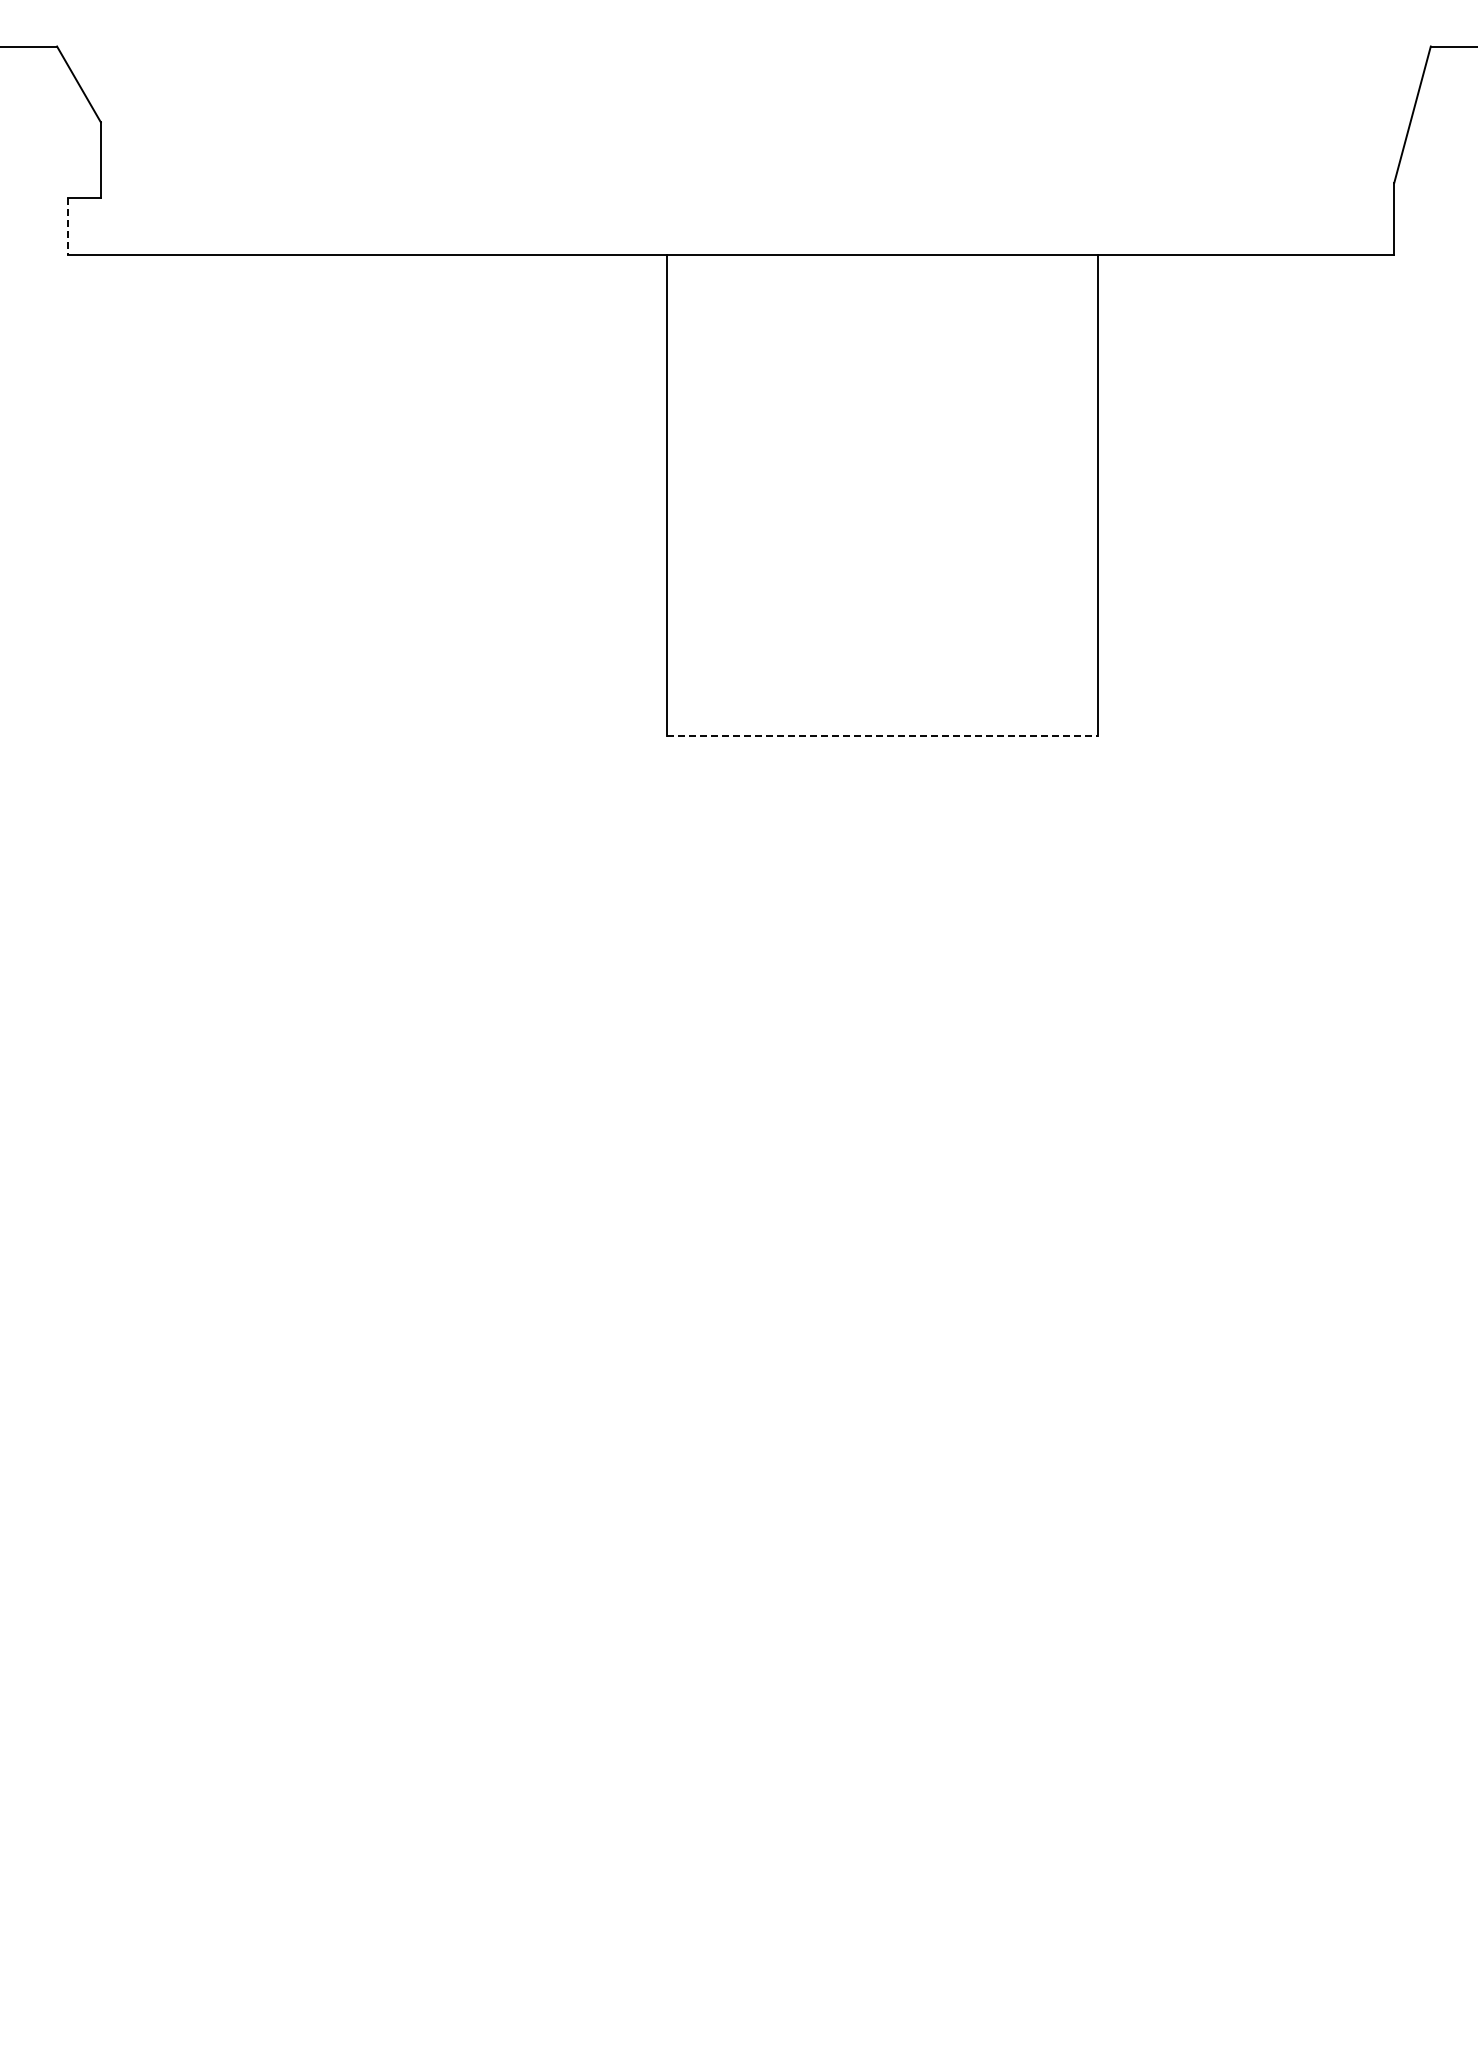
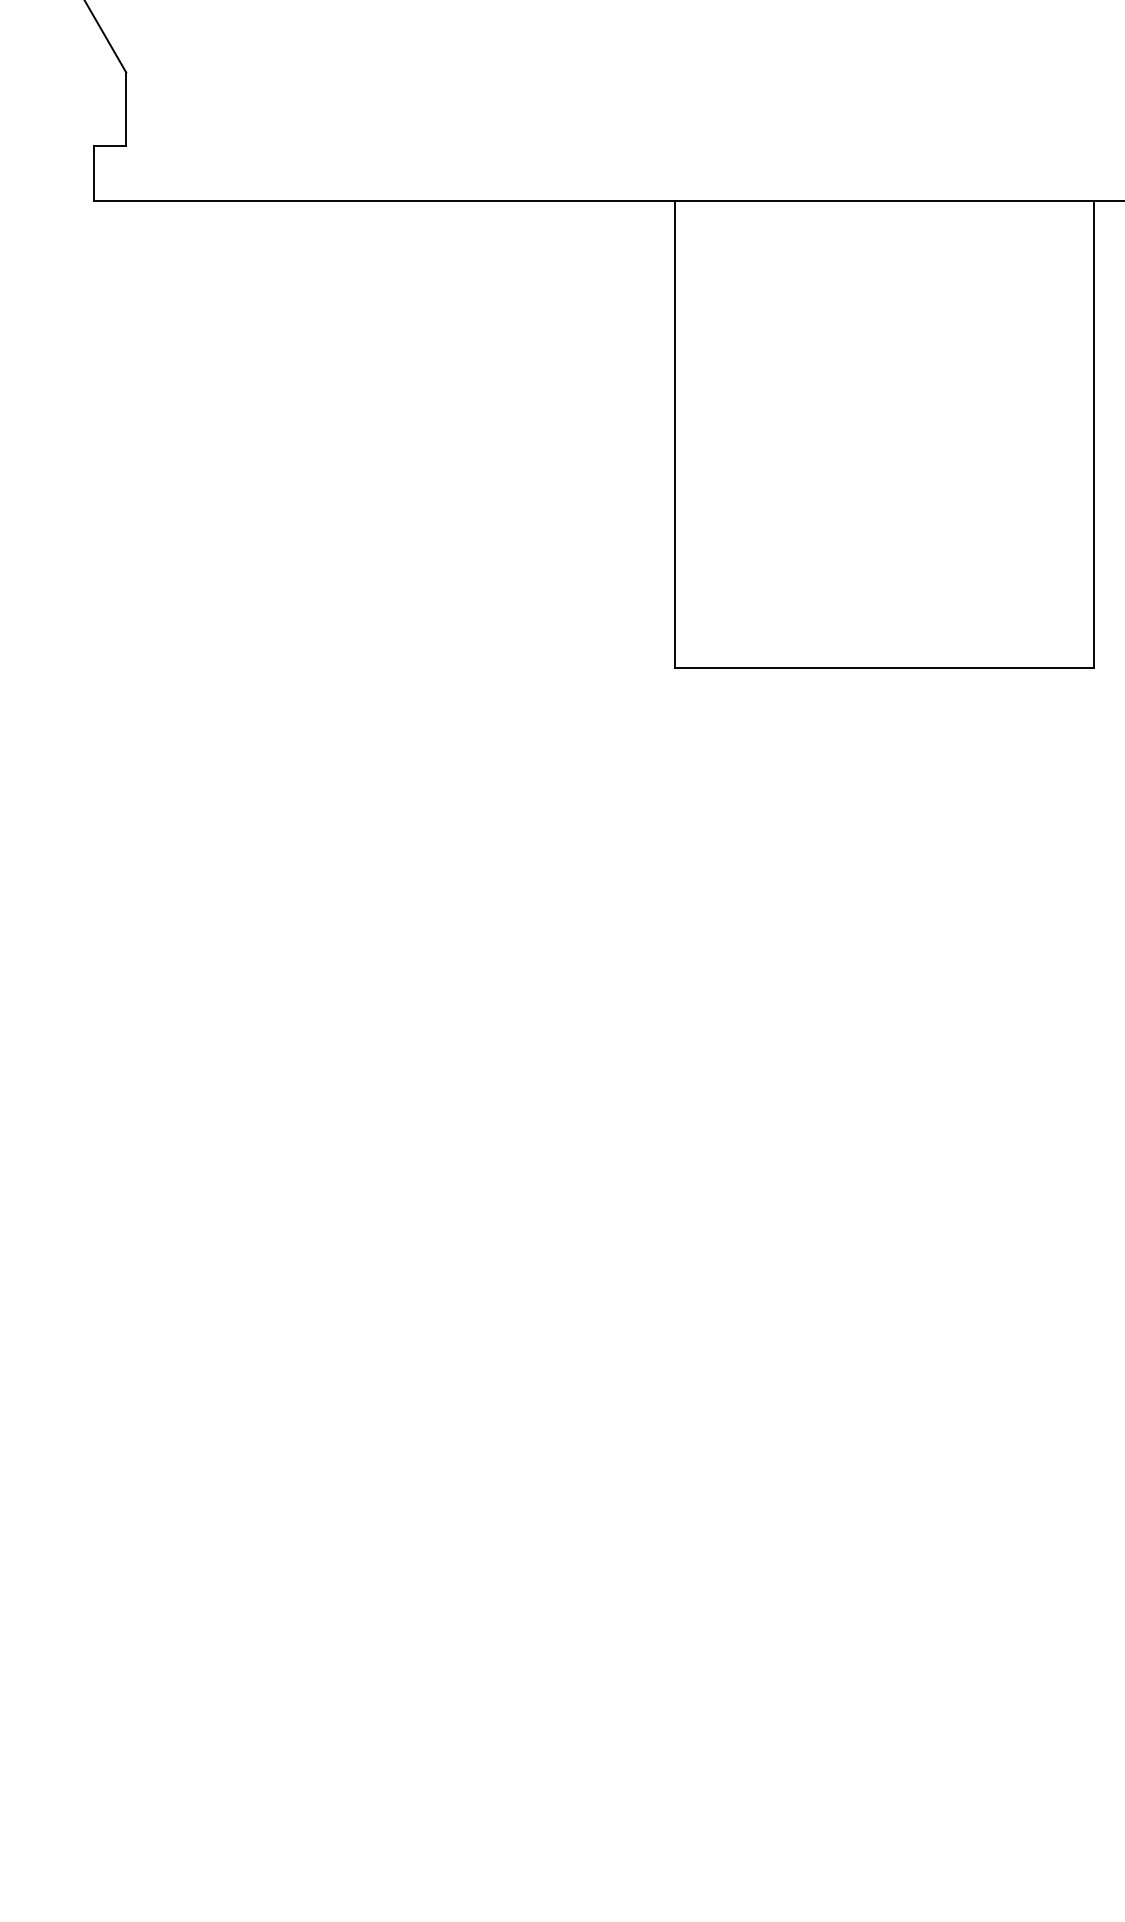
line: (67, 227) -> (93, 174), dashed -> solid
line: (882, 736) -> (884, 668), dashed -> solid

